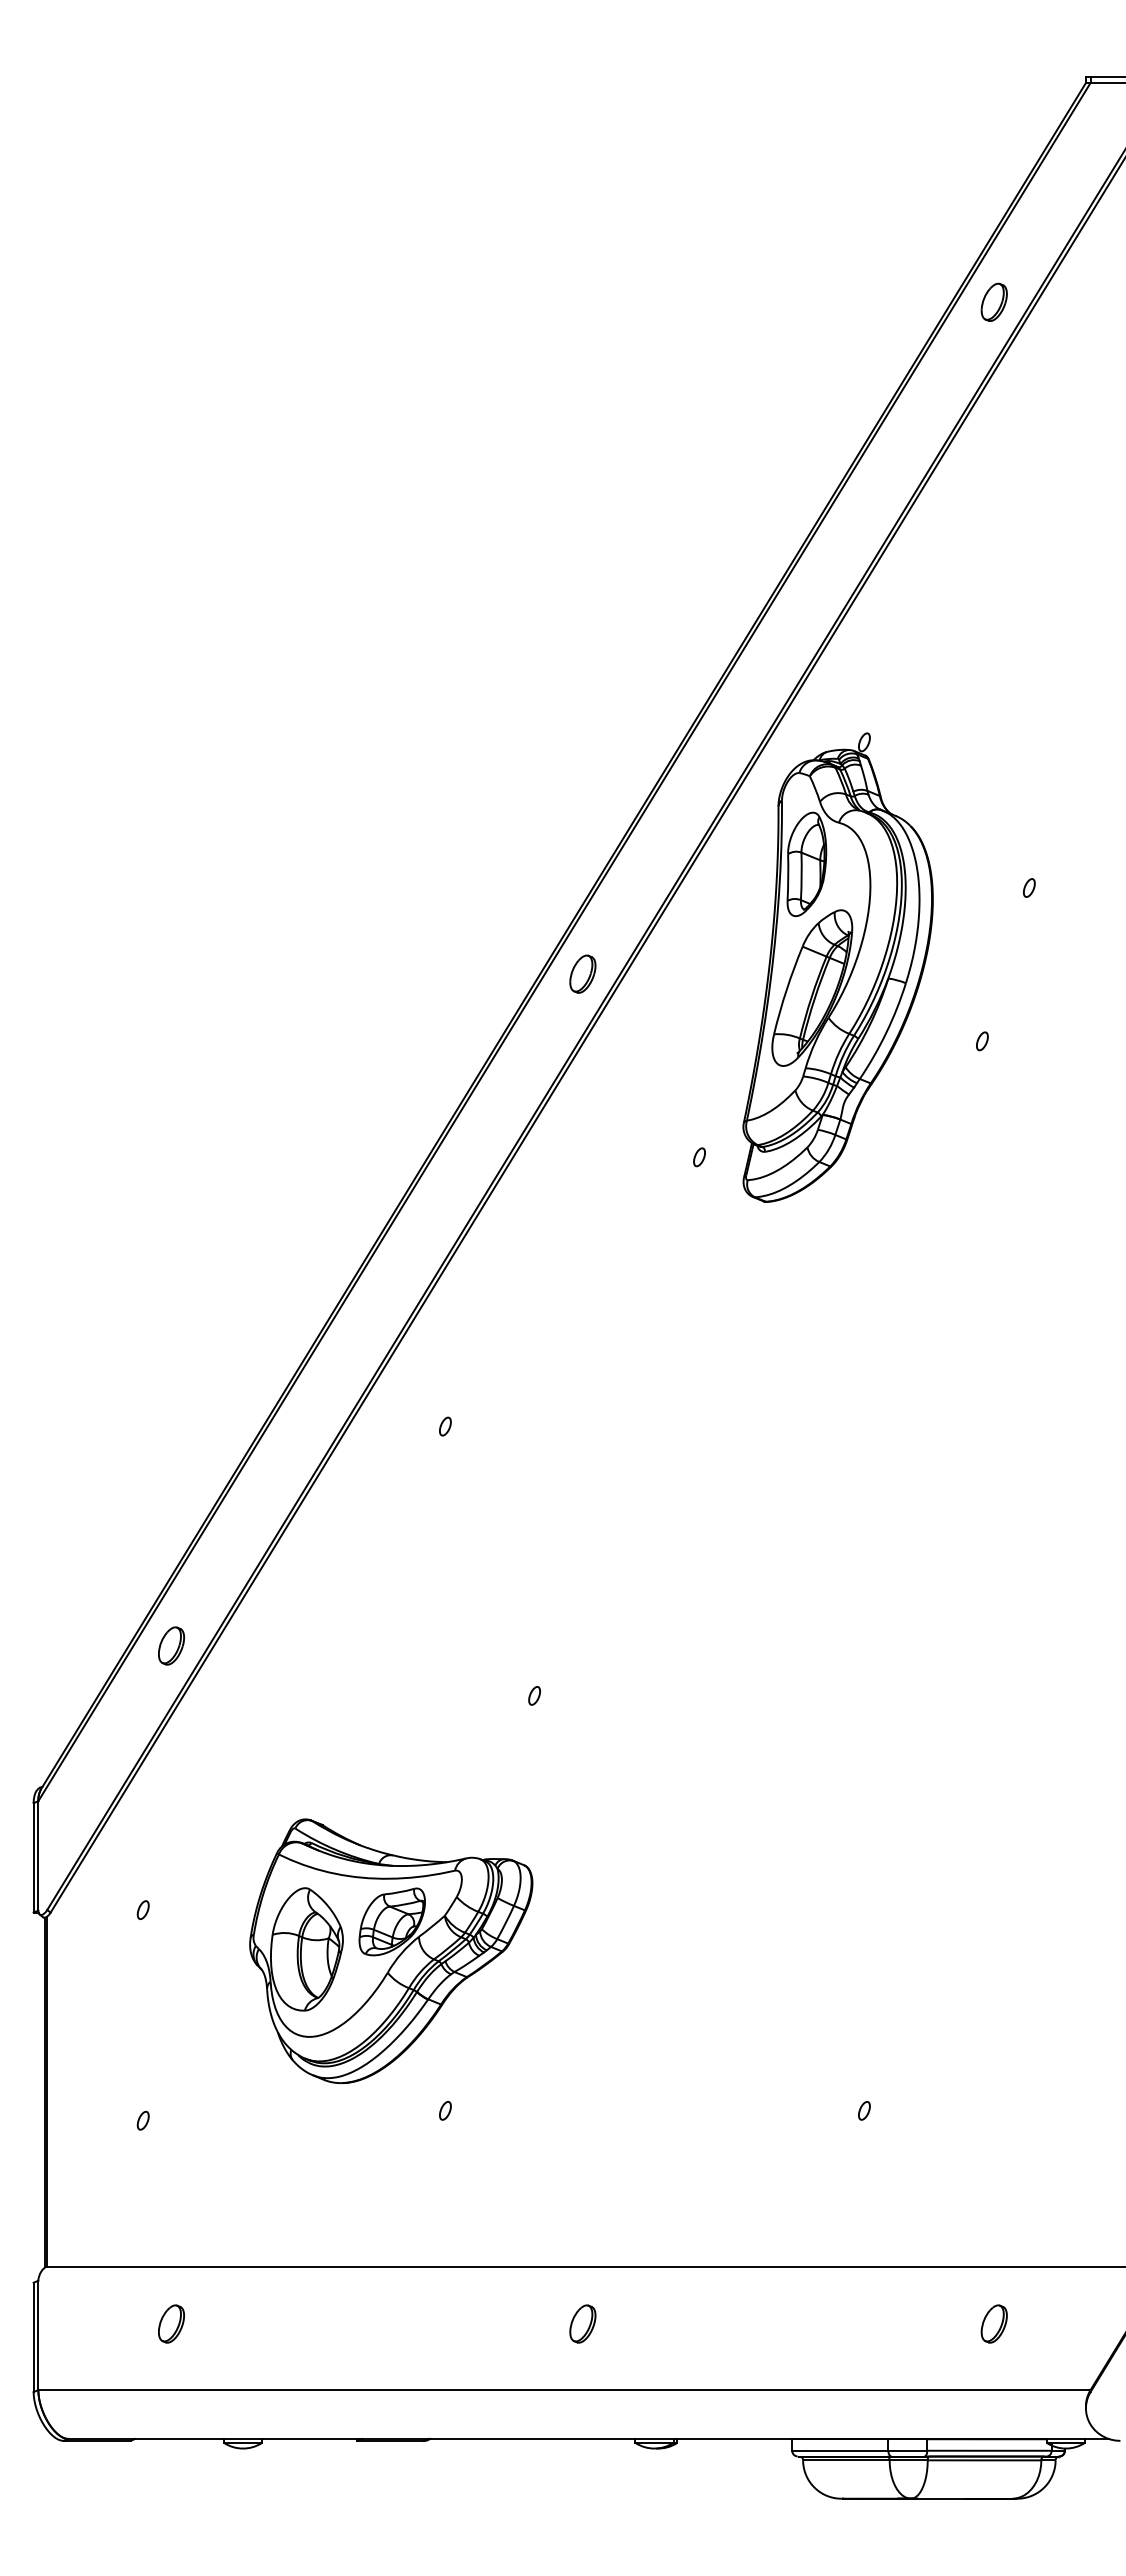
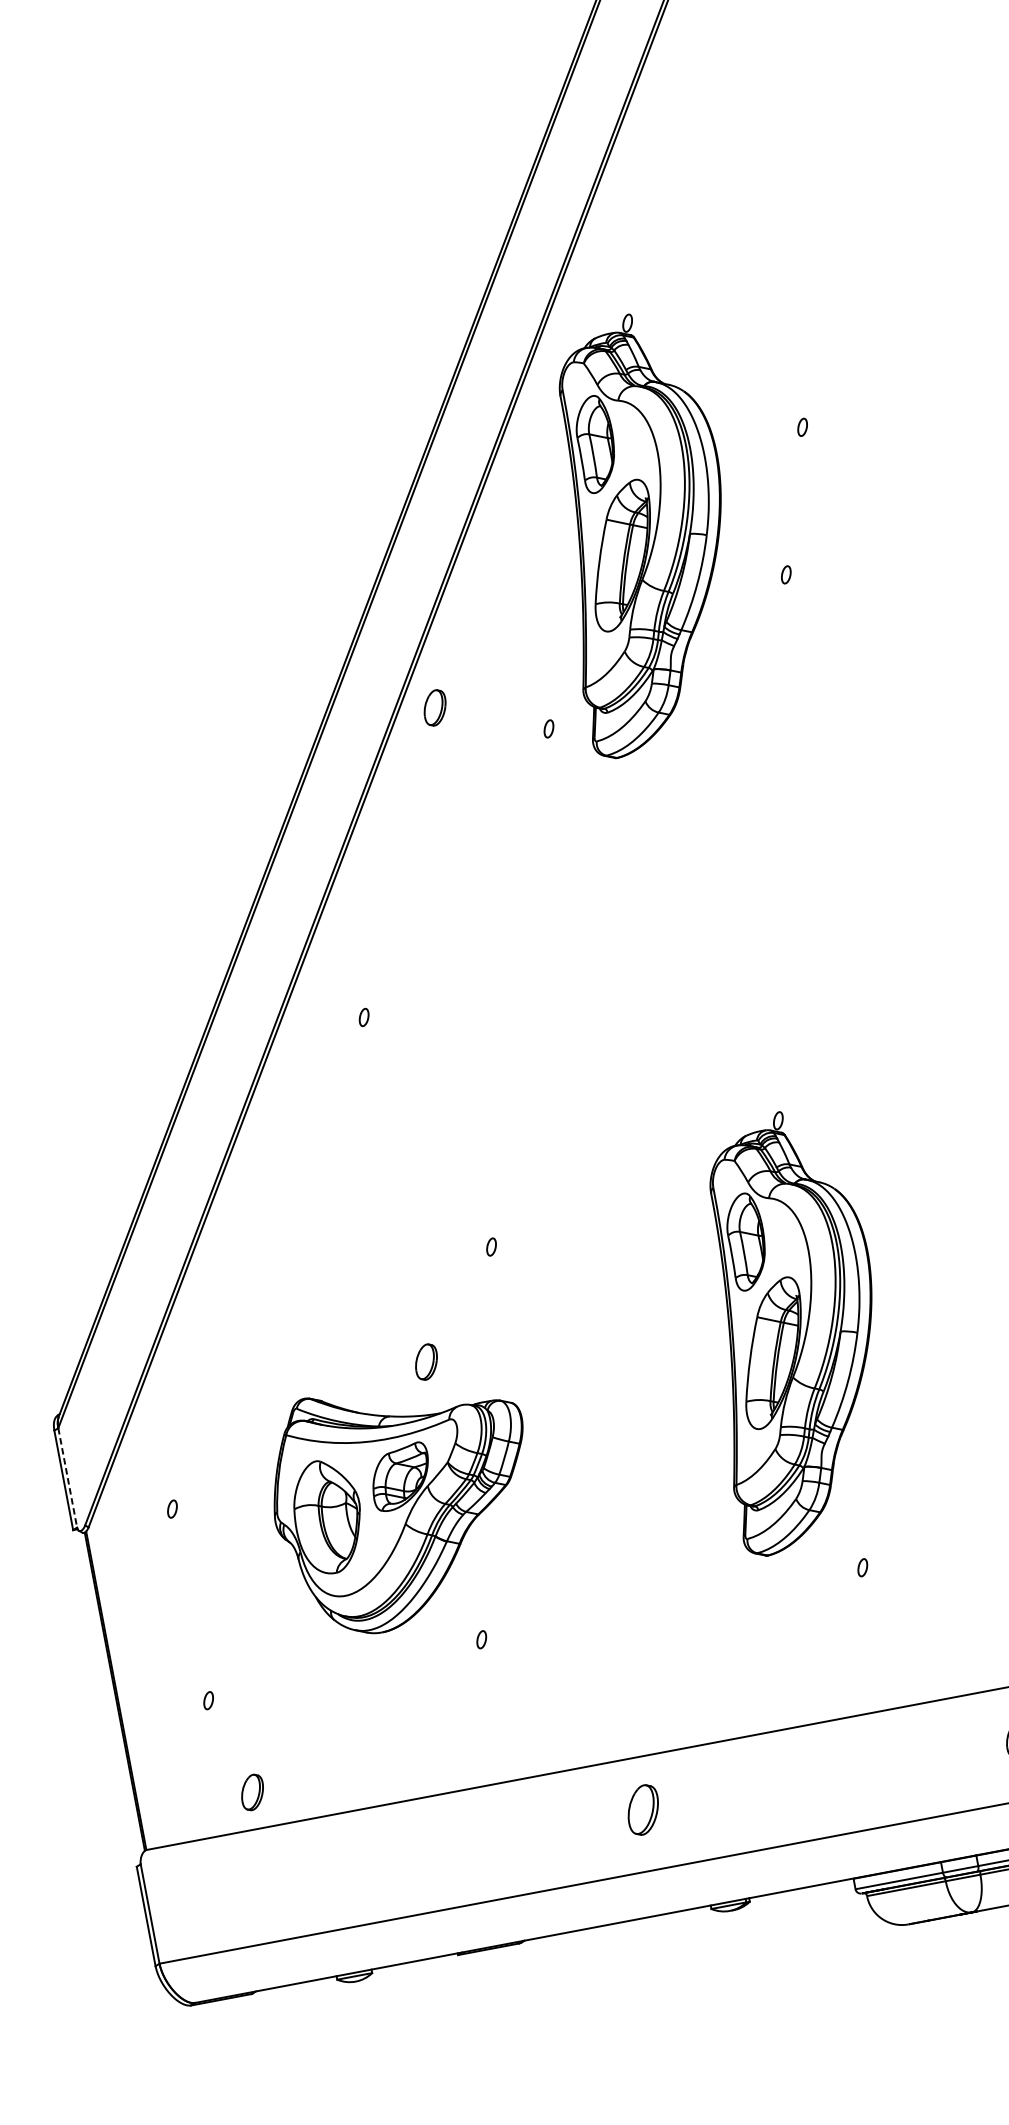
part: (582, 973) -> (434, 707), moved
part: (171, 1645) -> (426, 1361), moved
part: (837, 1844) -> (792, 1330), added
line: (38, 1855) -> (67, 1477), solid -> dashed
part: (171, 2323) -> (252, 1791), moved
part: (582, 2323) -> (642, 1809), size x1.4

